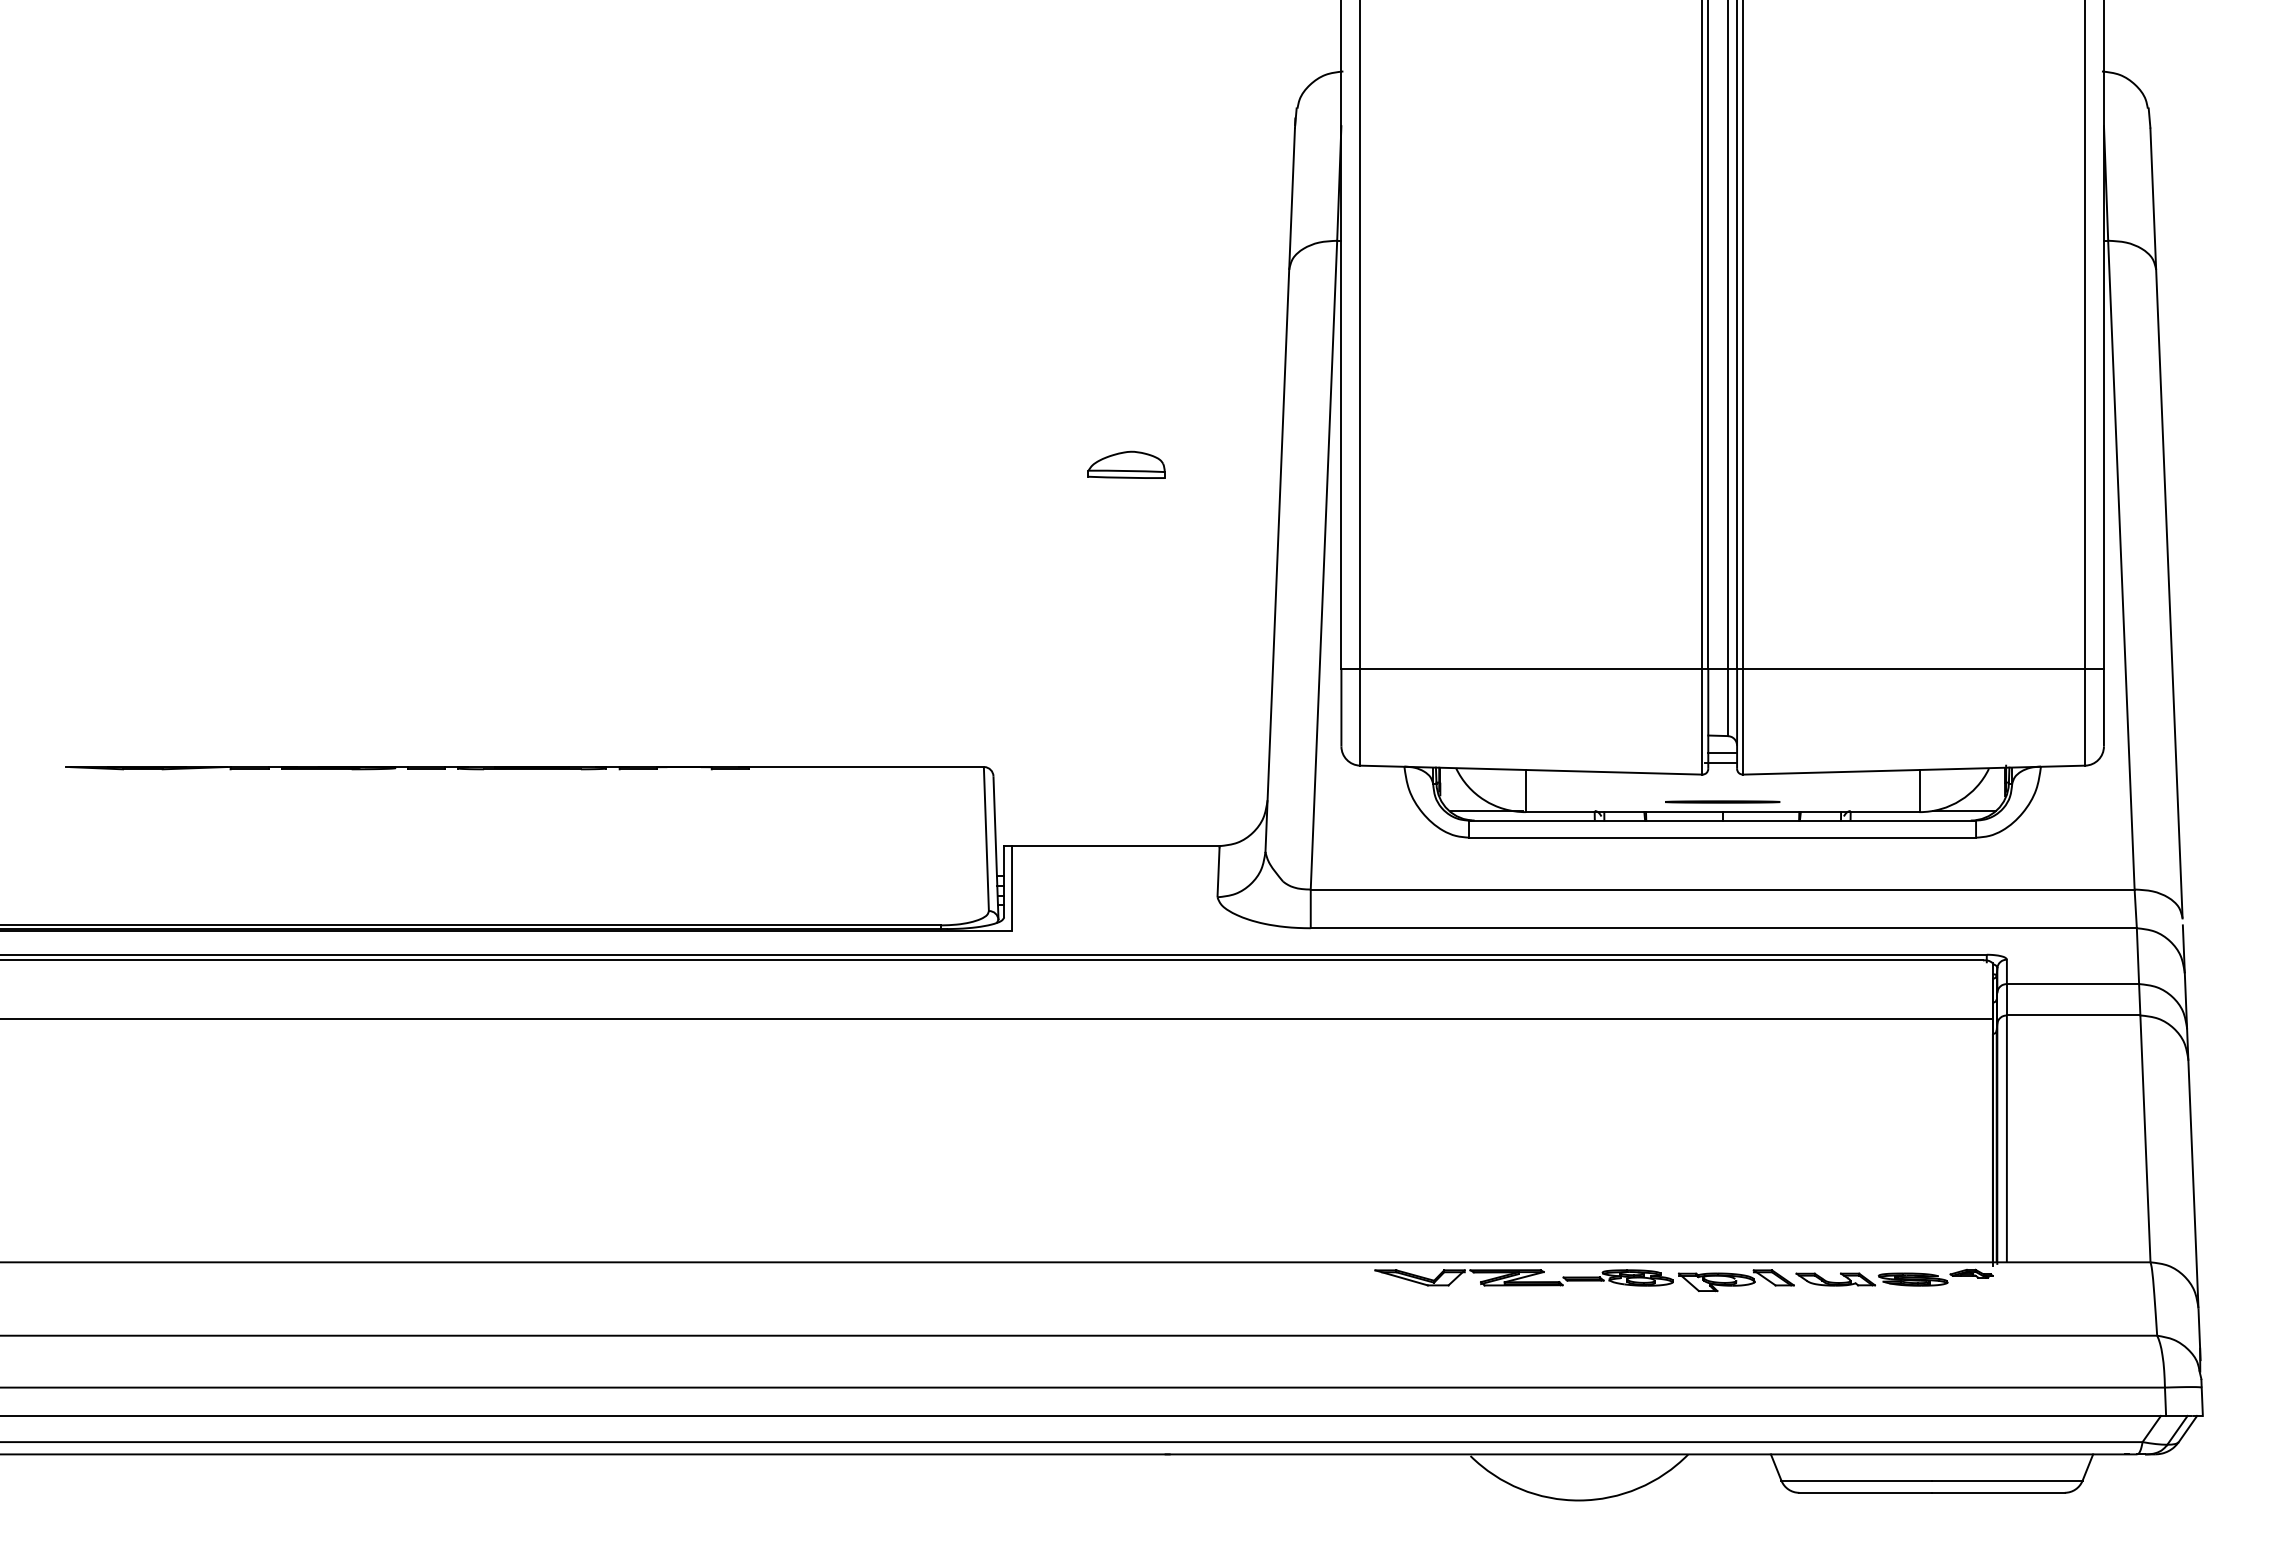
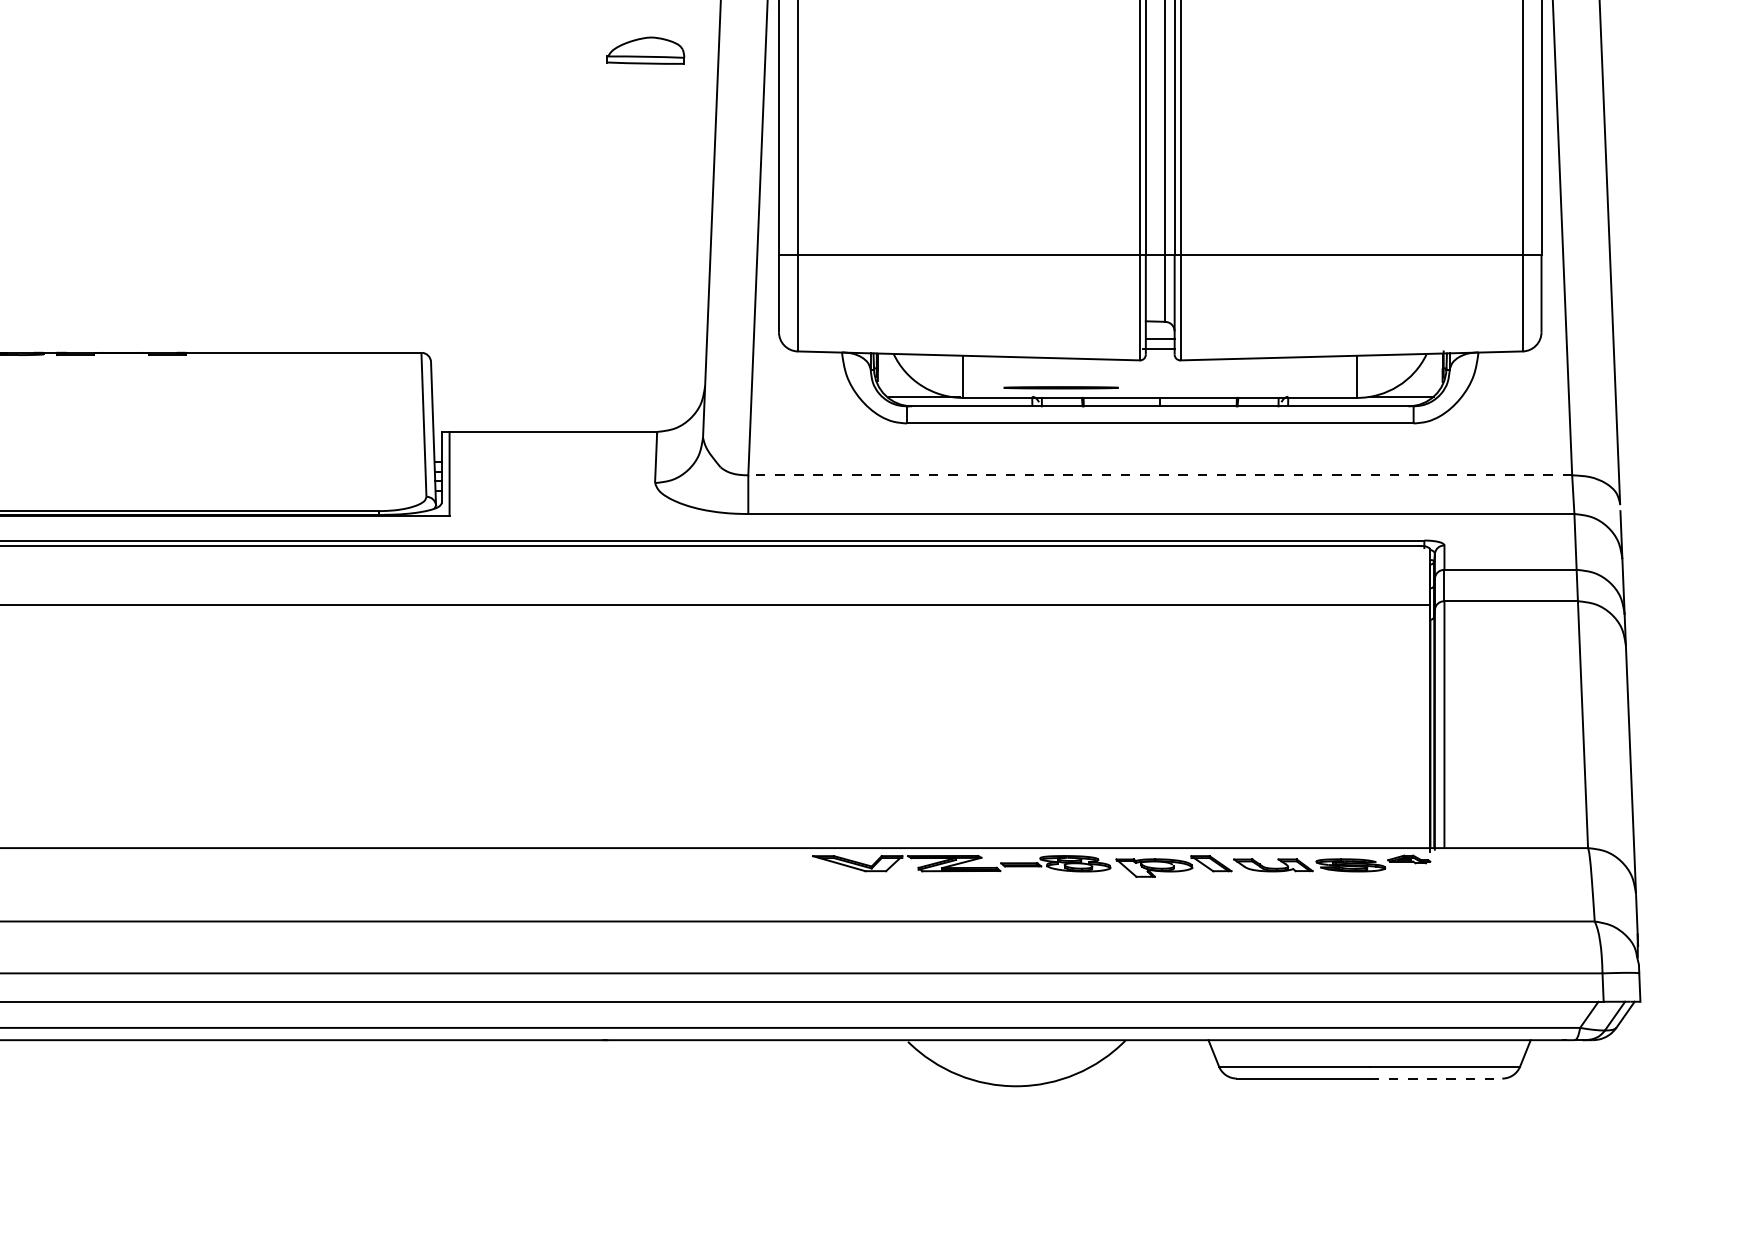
part: (1126, 464) -> (646, 50), moved
line: (1722, 801) -> (1061, 387), moved
line: (1722, 889) -> (1160, 475), solid -> dashed
line: (1998, 1492) -> (1436, 1078), solid -> dashed

